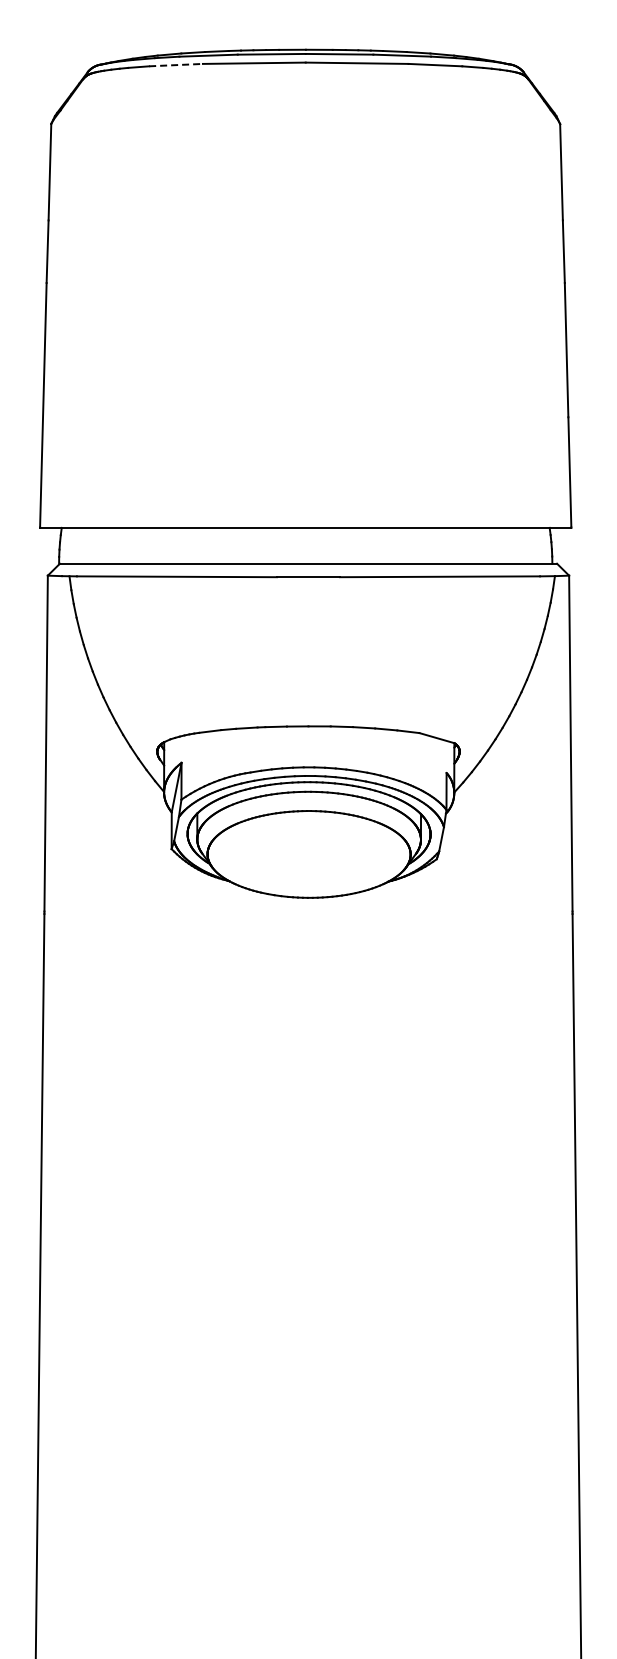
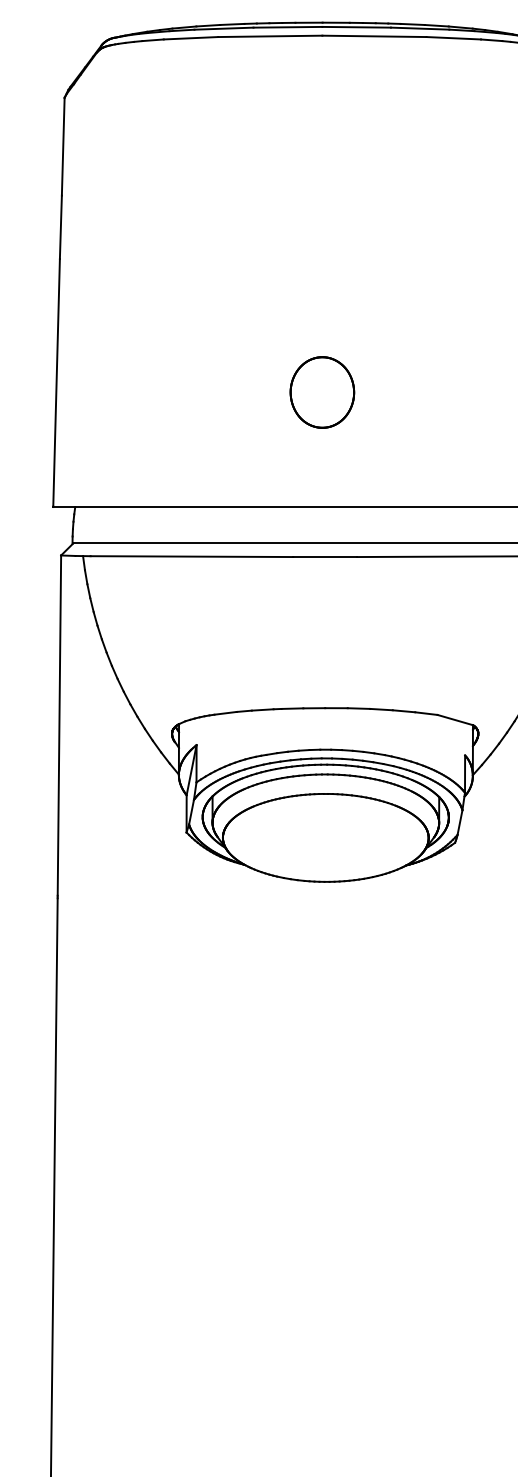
line: (176, 65) -> (191, 38), dashed -> solid
part: (305, 414) -> (322, 392), added

